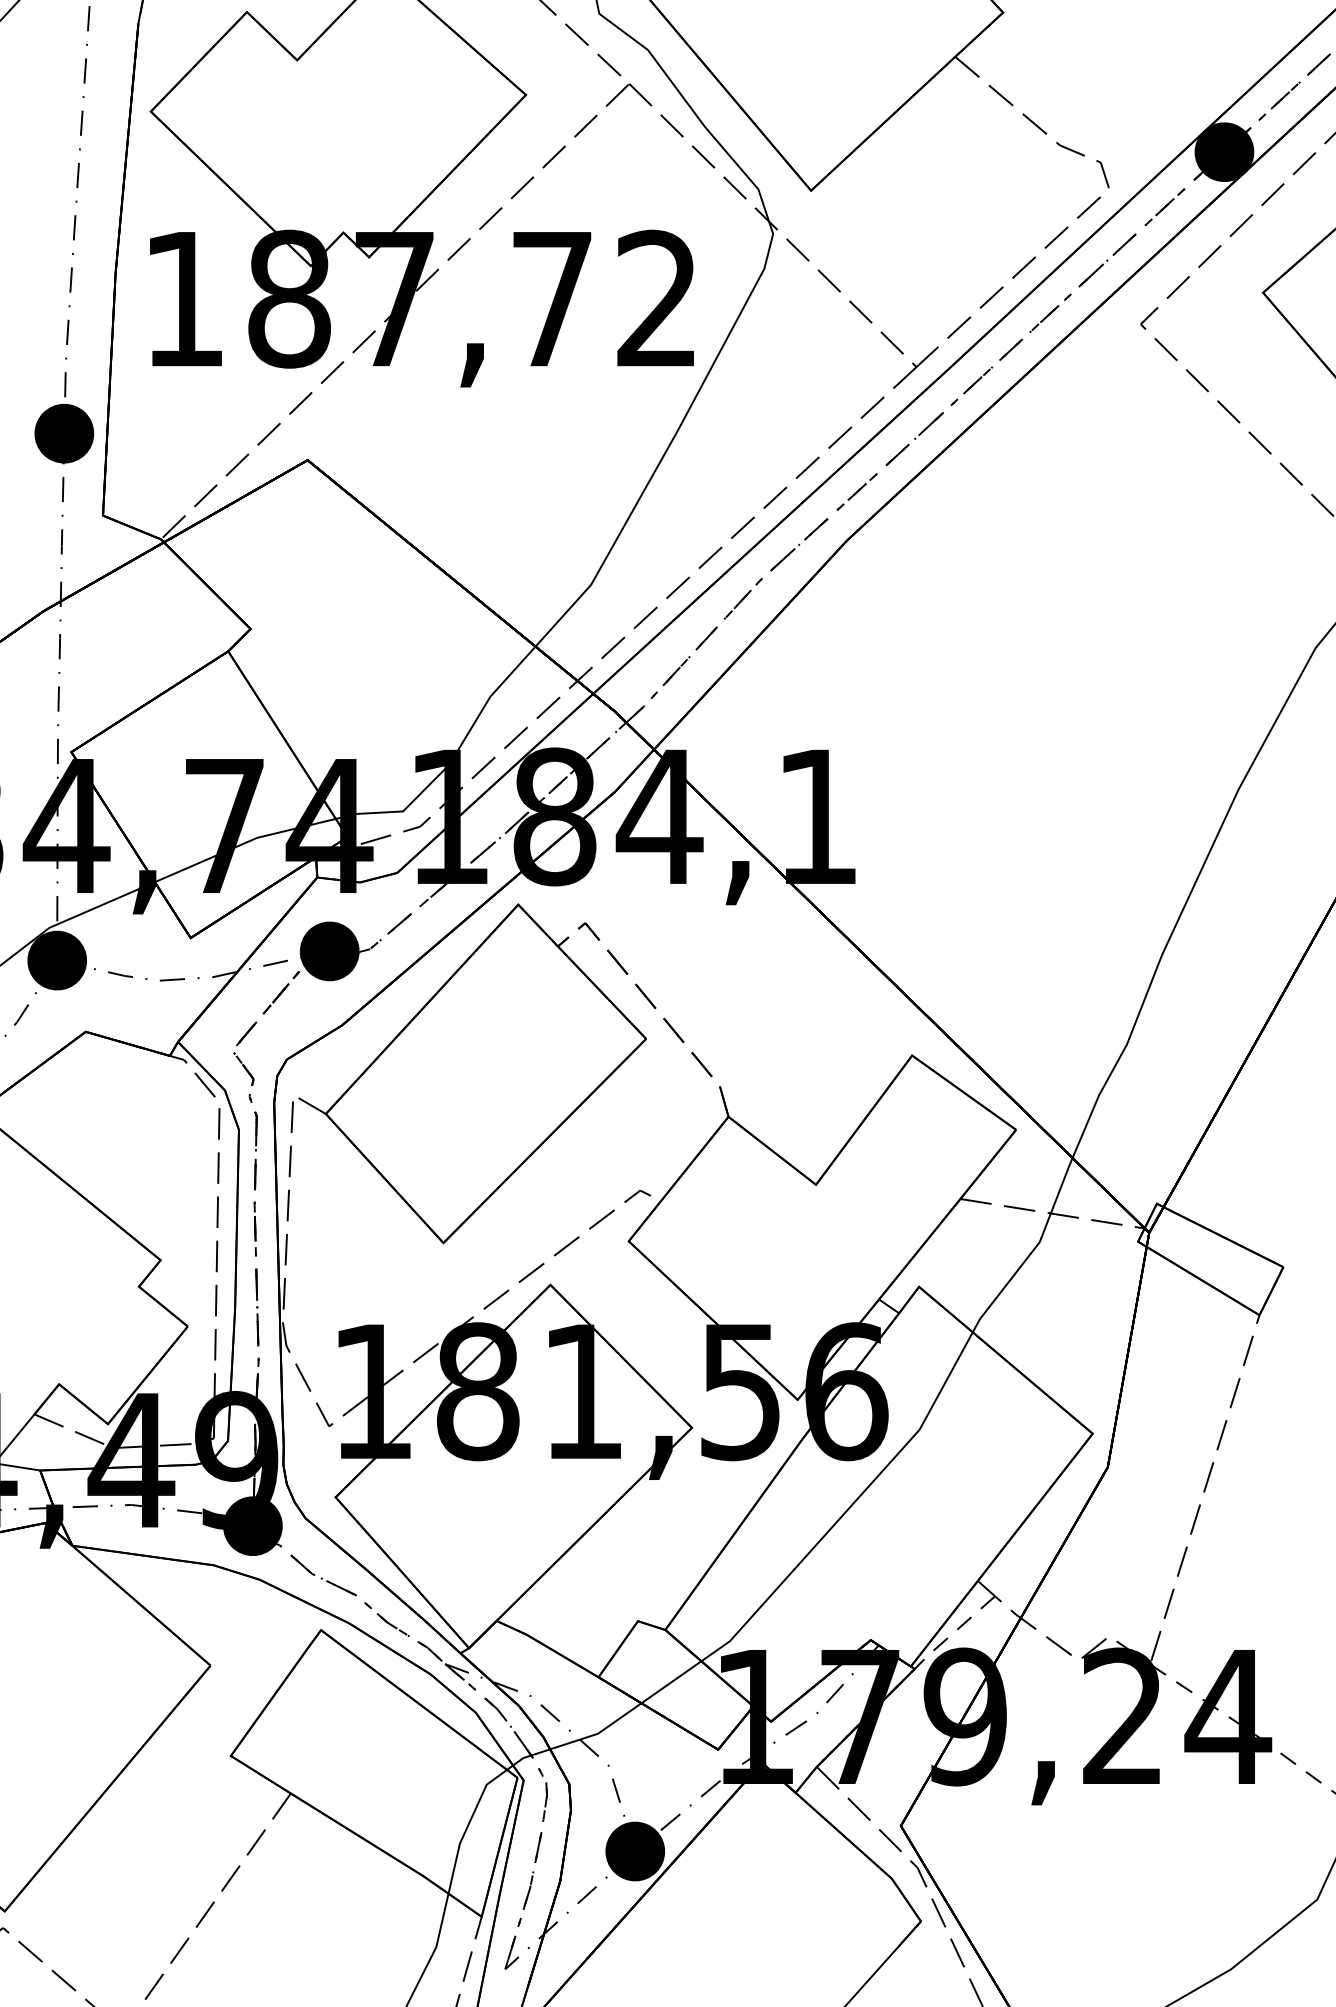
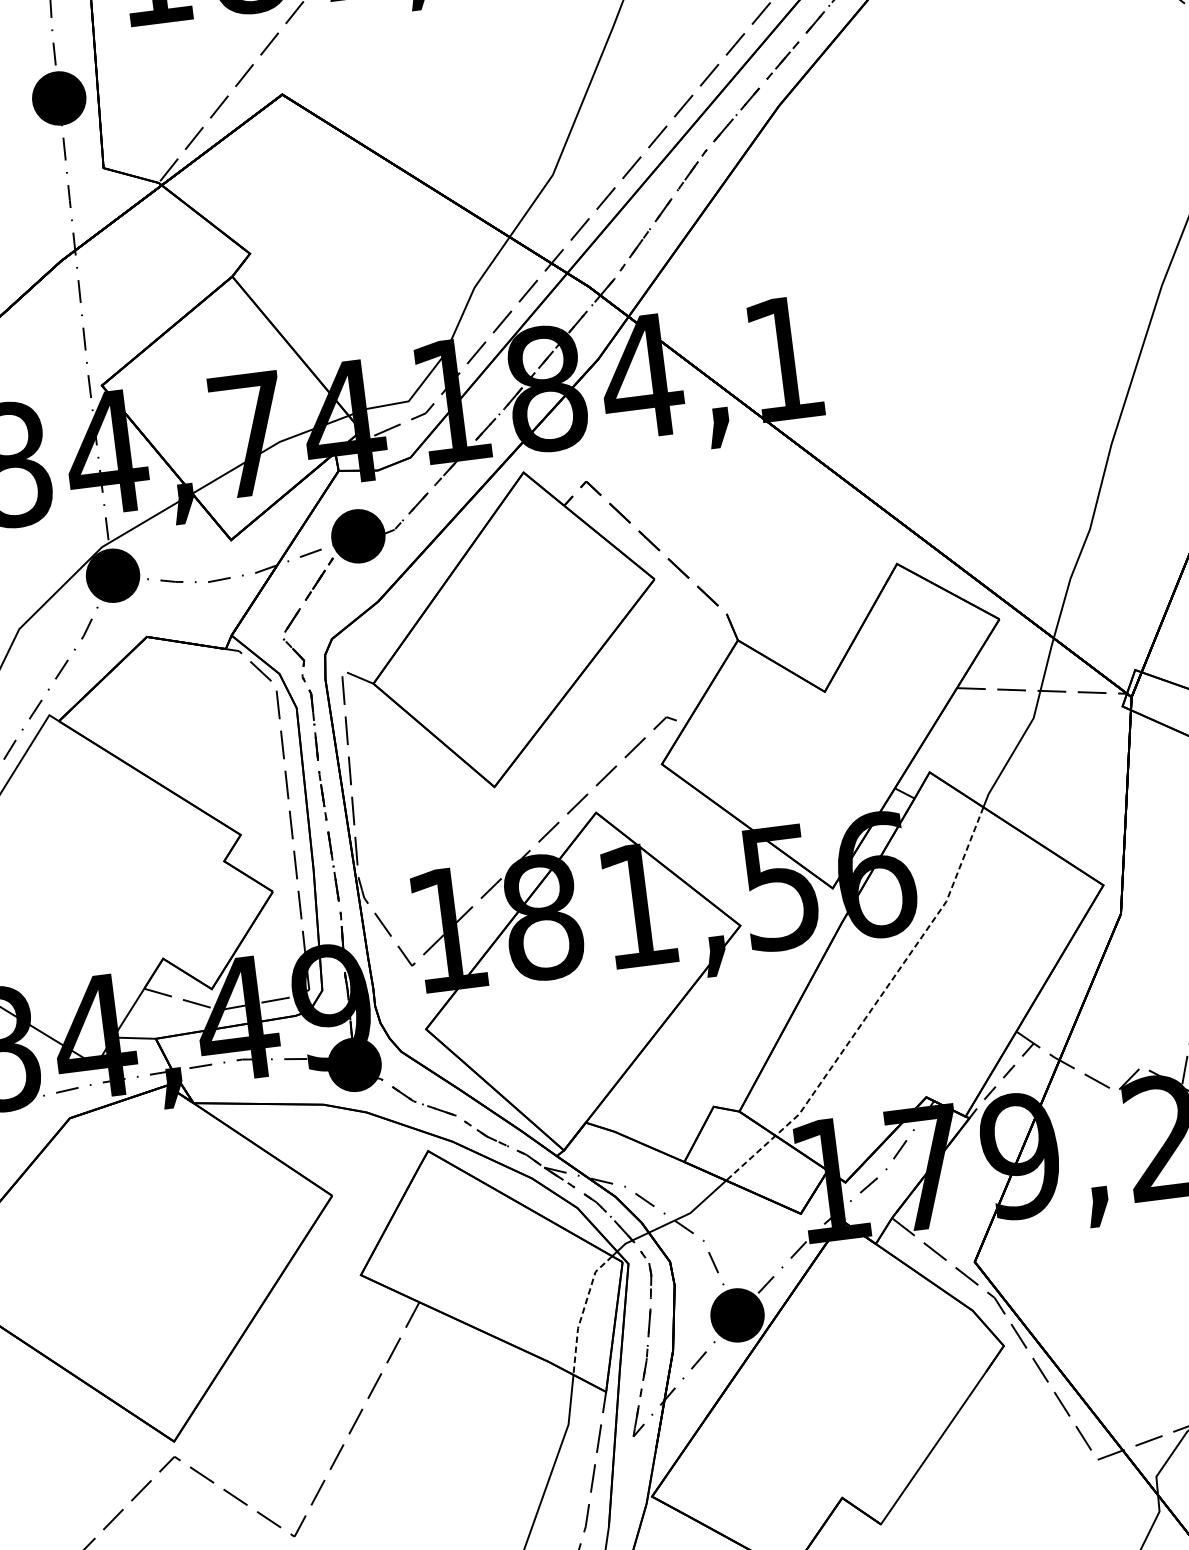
line: (825, 1534) -> (873, 1006), solid -> dashed
line: (467, 1826) -> (582, 1311), solid -> dashed

